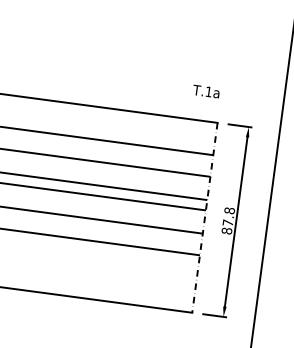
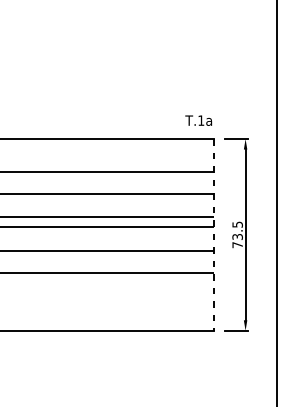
text: (206, 91) -> (198, 120), moved
text: (228, 220) -> (237, 234), 87.8 -> 73.5

